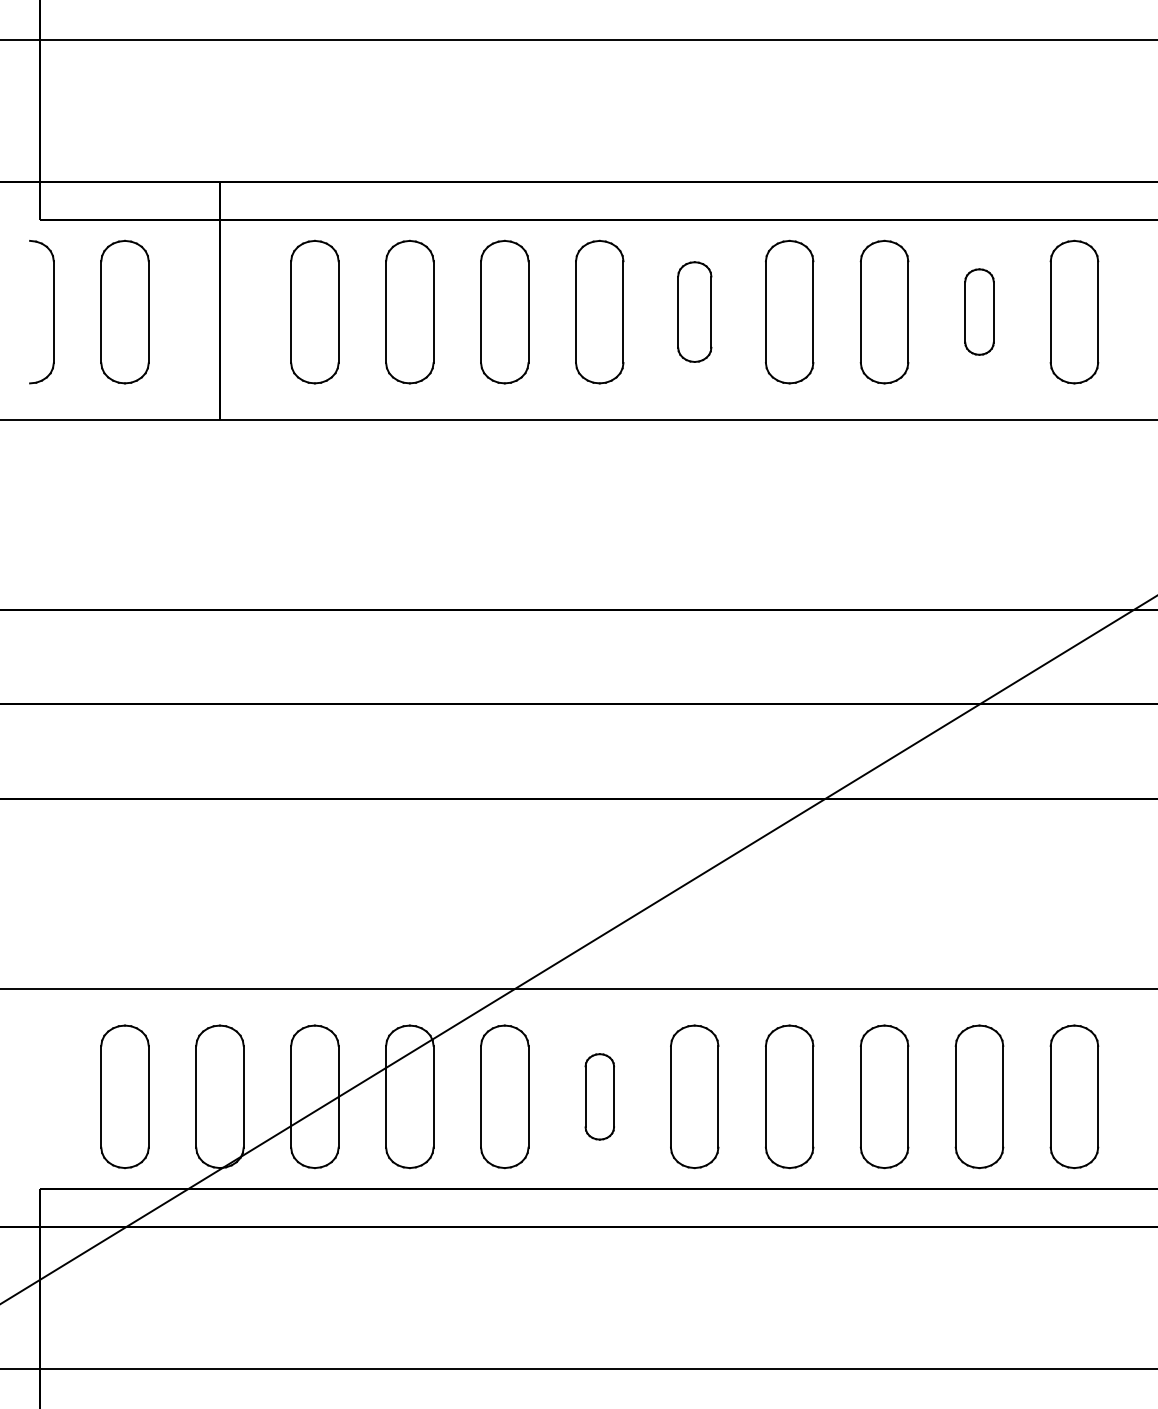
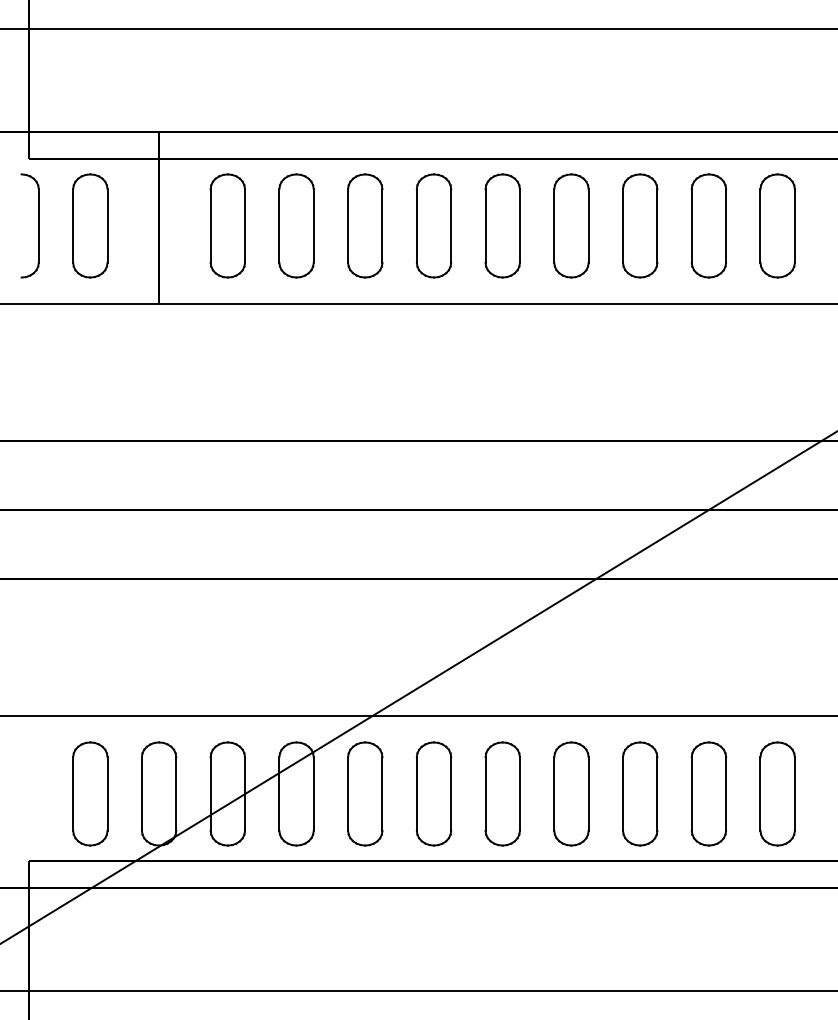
part: (694, 311) -> (502, 225), size x1.43
part: (979, 311) -> (708, 225), size x1.67
part: (599, 1096) -> (433, 793), size x1.67

